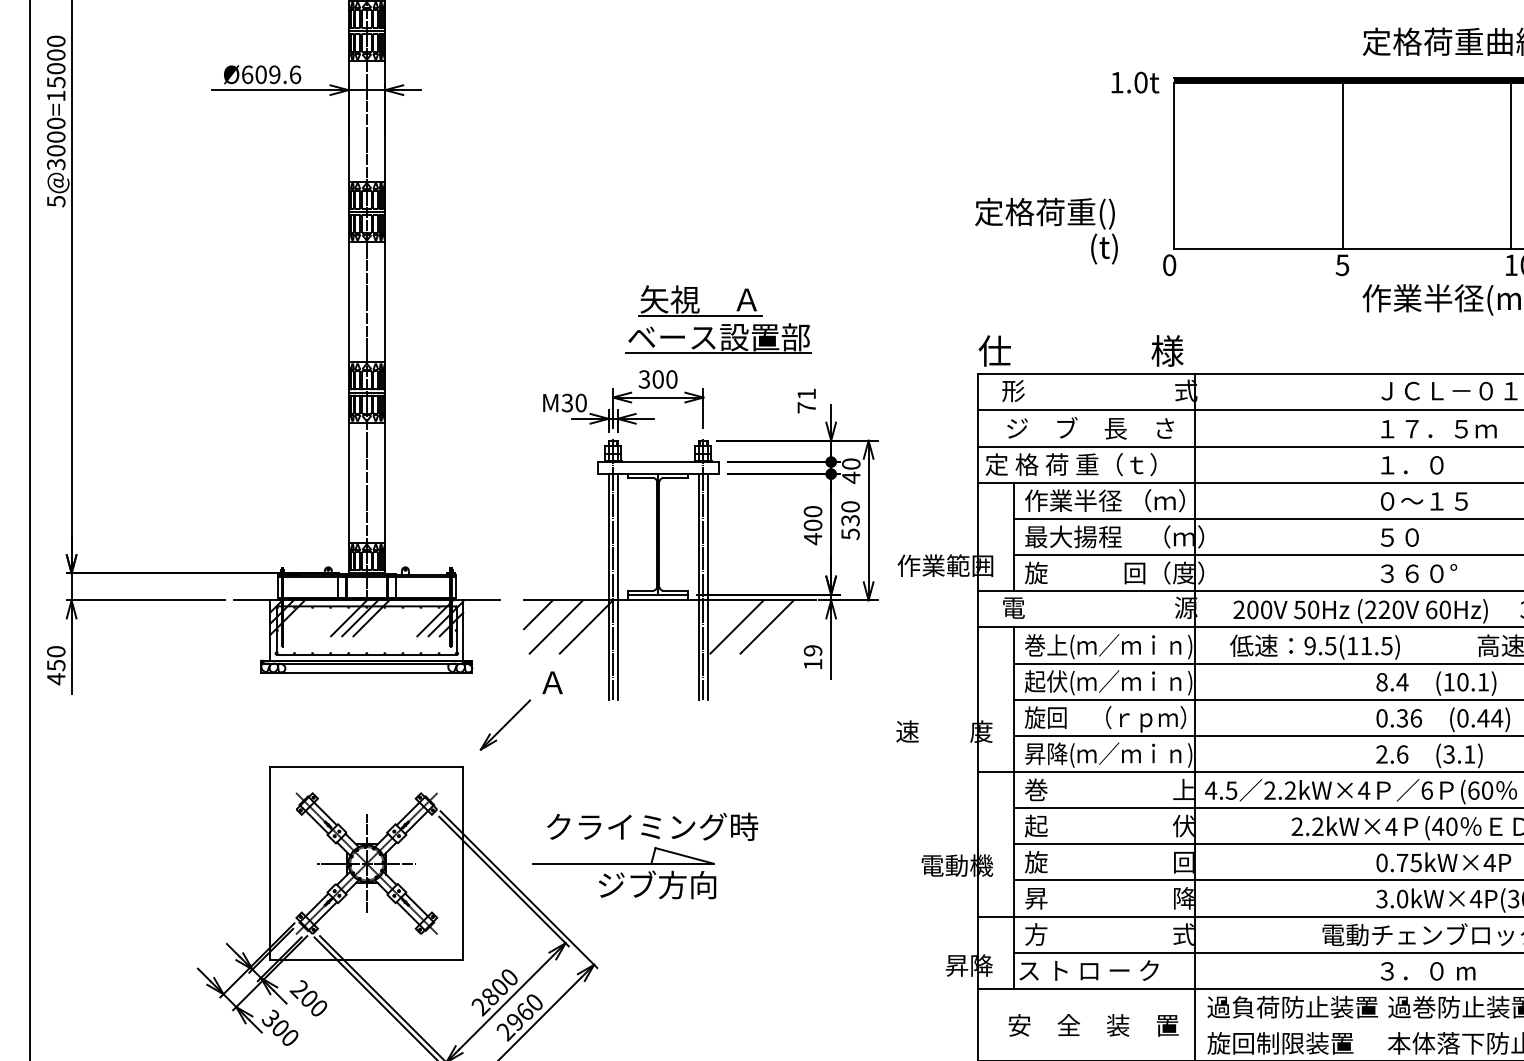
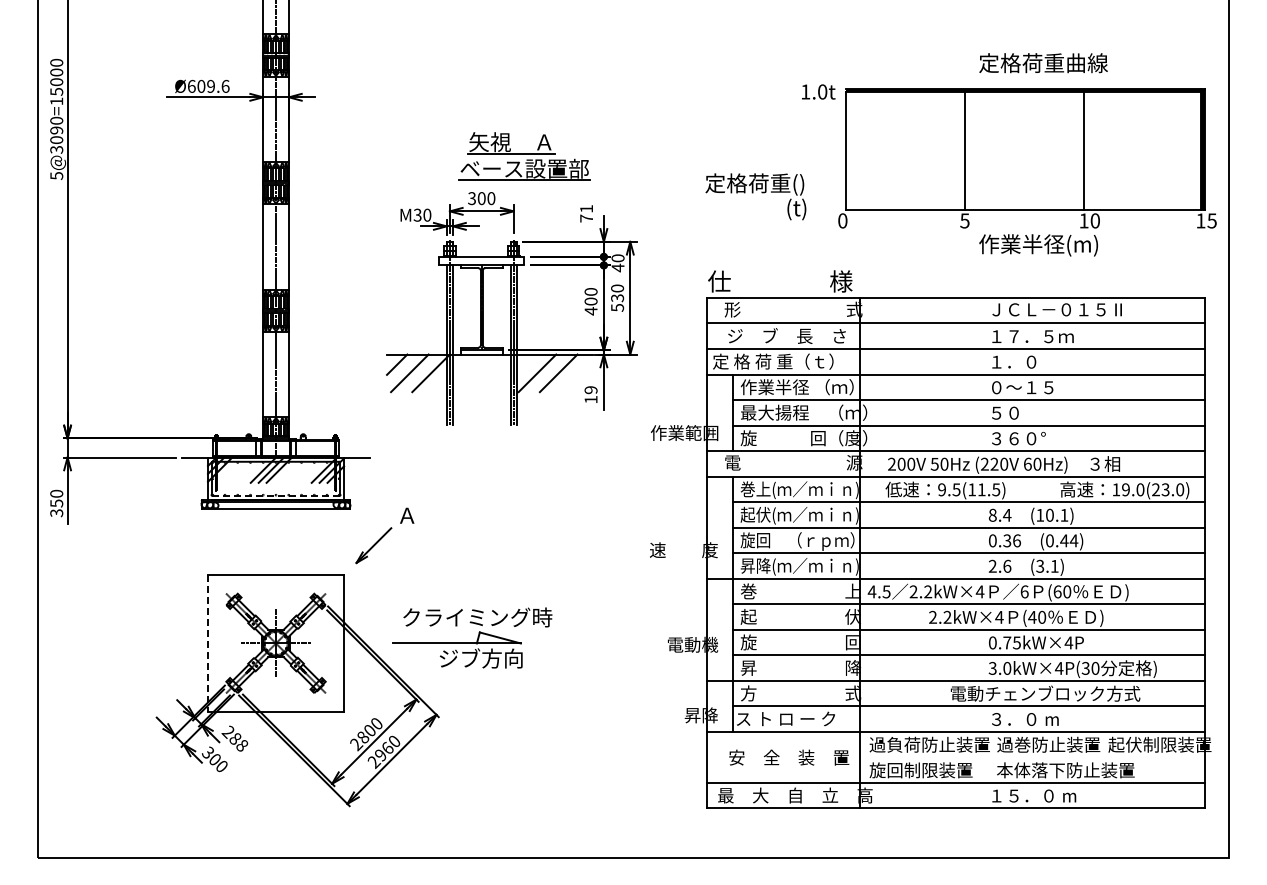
text: (55, 137) -> (56, 130), 5@3000=15000 -> 5@3090=15000
part: (700, 492) -> (511, 278), moved
line: (367, 654) -> (276, 495), solid -> dashed
text: (55, 679) -> (56, 513), 450 -> 350
line: (269, 863) -> (207, 643), solid -> dashed
text: (313, 1003) -> (238, 742), 200 -> 288

